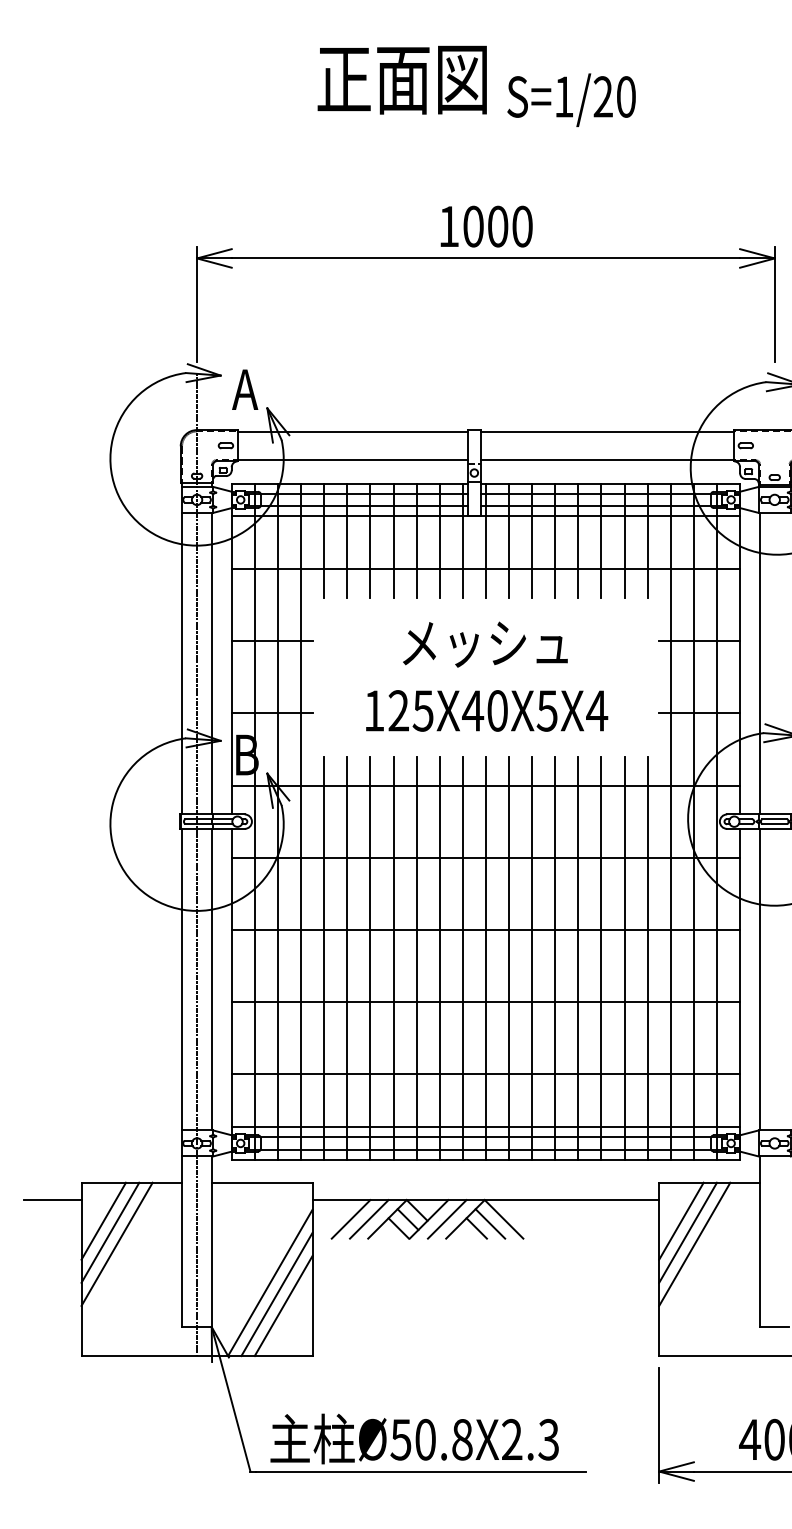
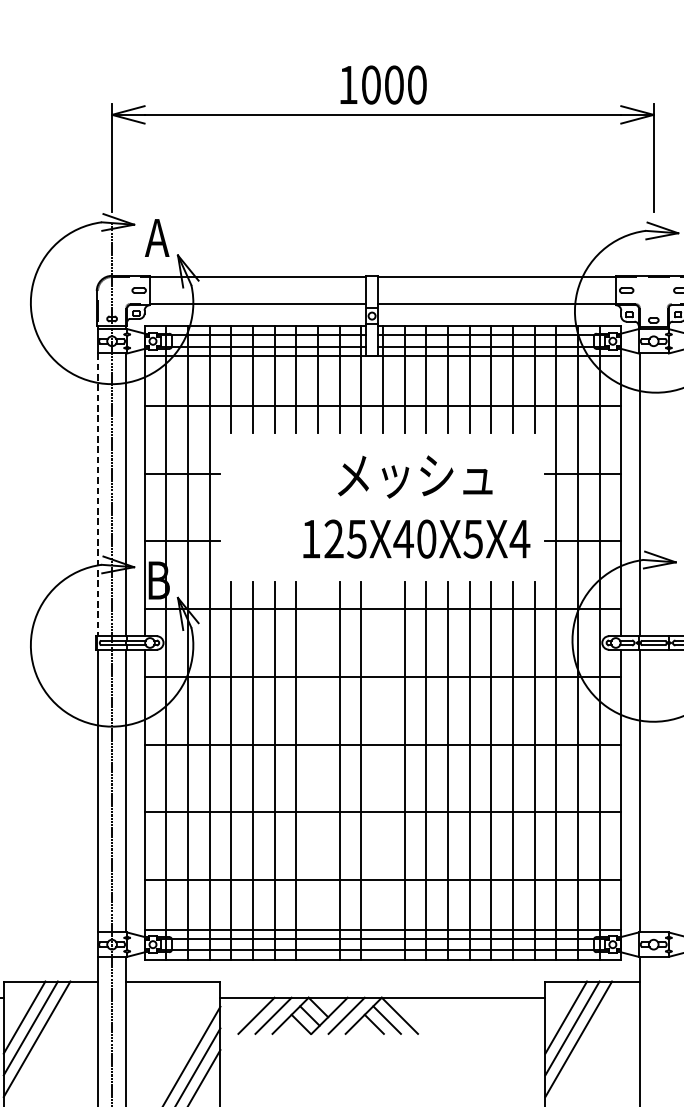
line: (182, 663) -> (98, 494), solid -> dashed
text: (487, 676) -> (417, 506), moved
line: (416, 957) -> (317, 770), removed
line: (485, 957) -> (382, 770), removed

